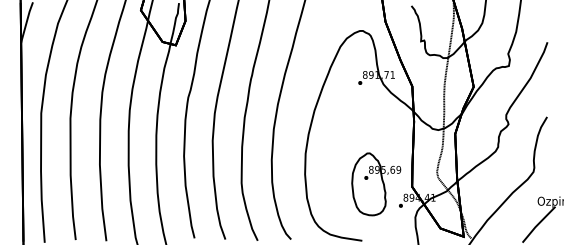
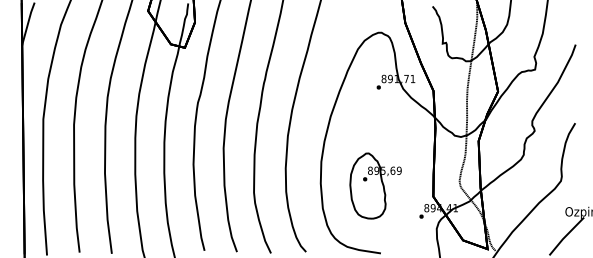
part: (376, 183) -> (375, 185), moved

